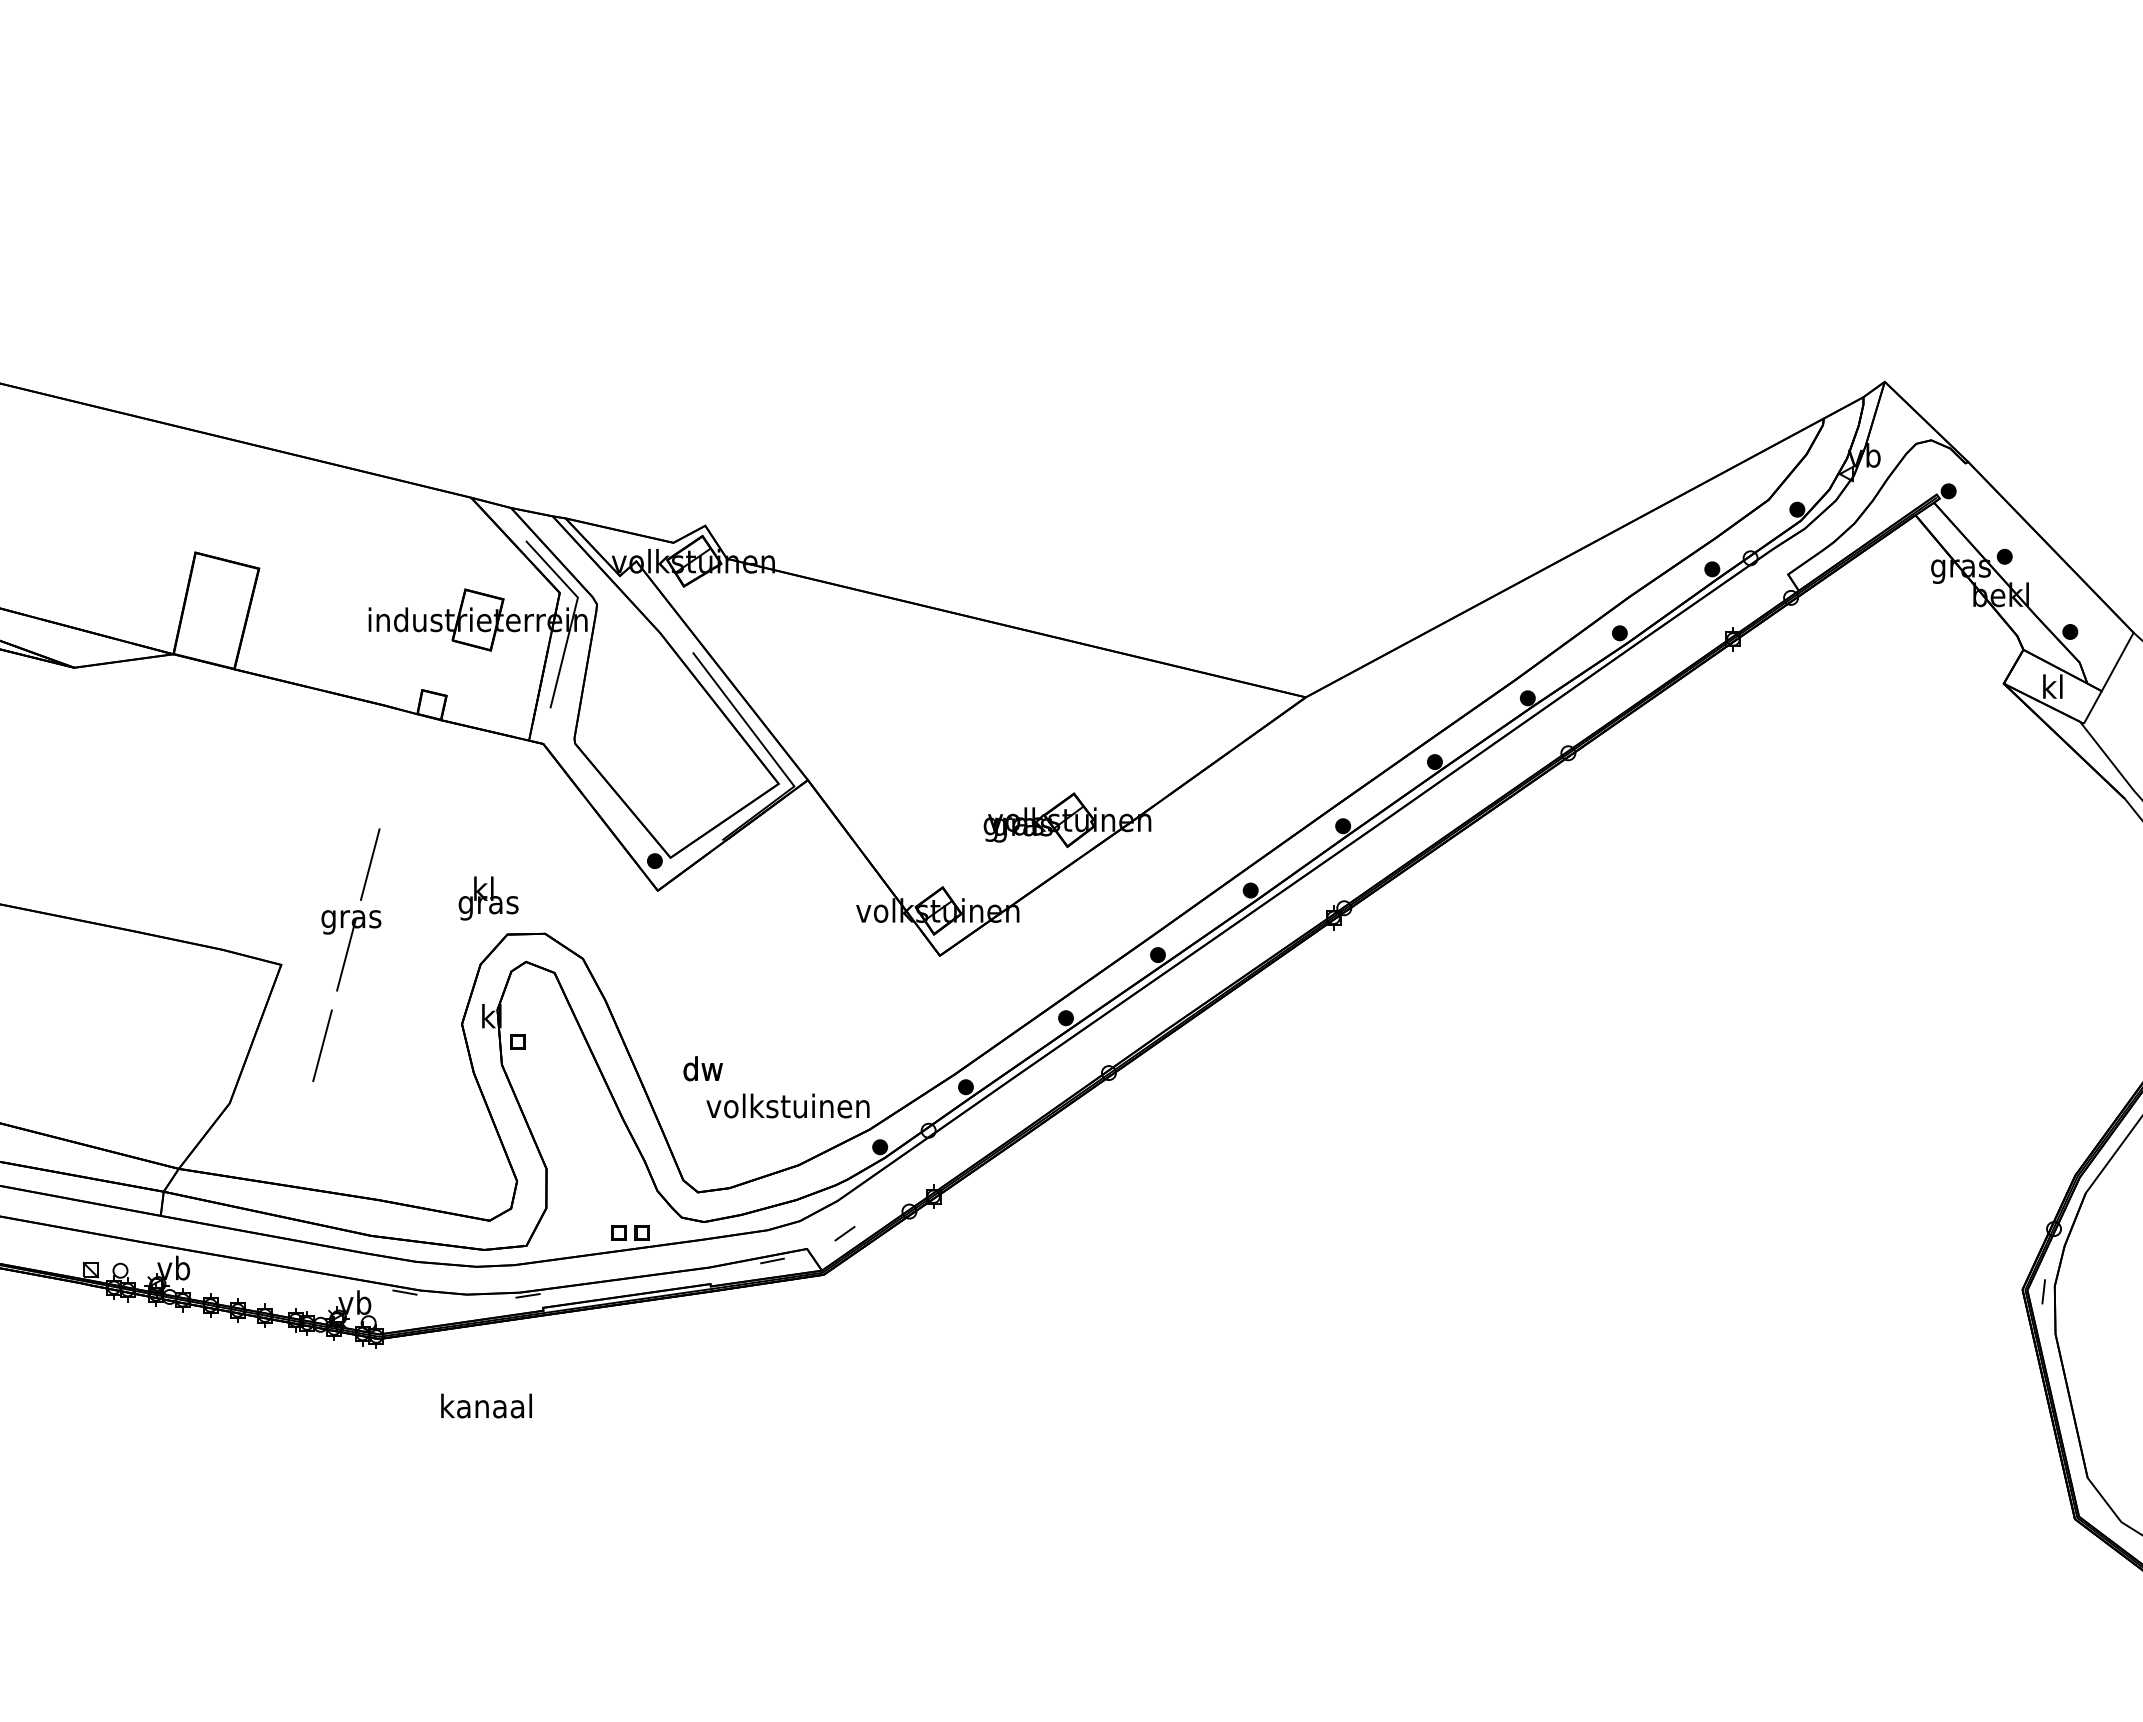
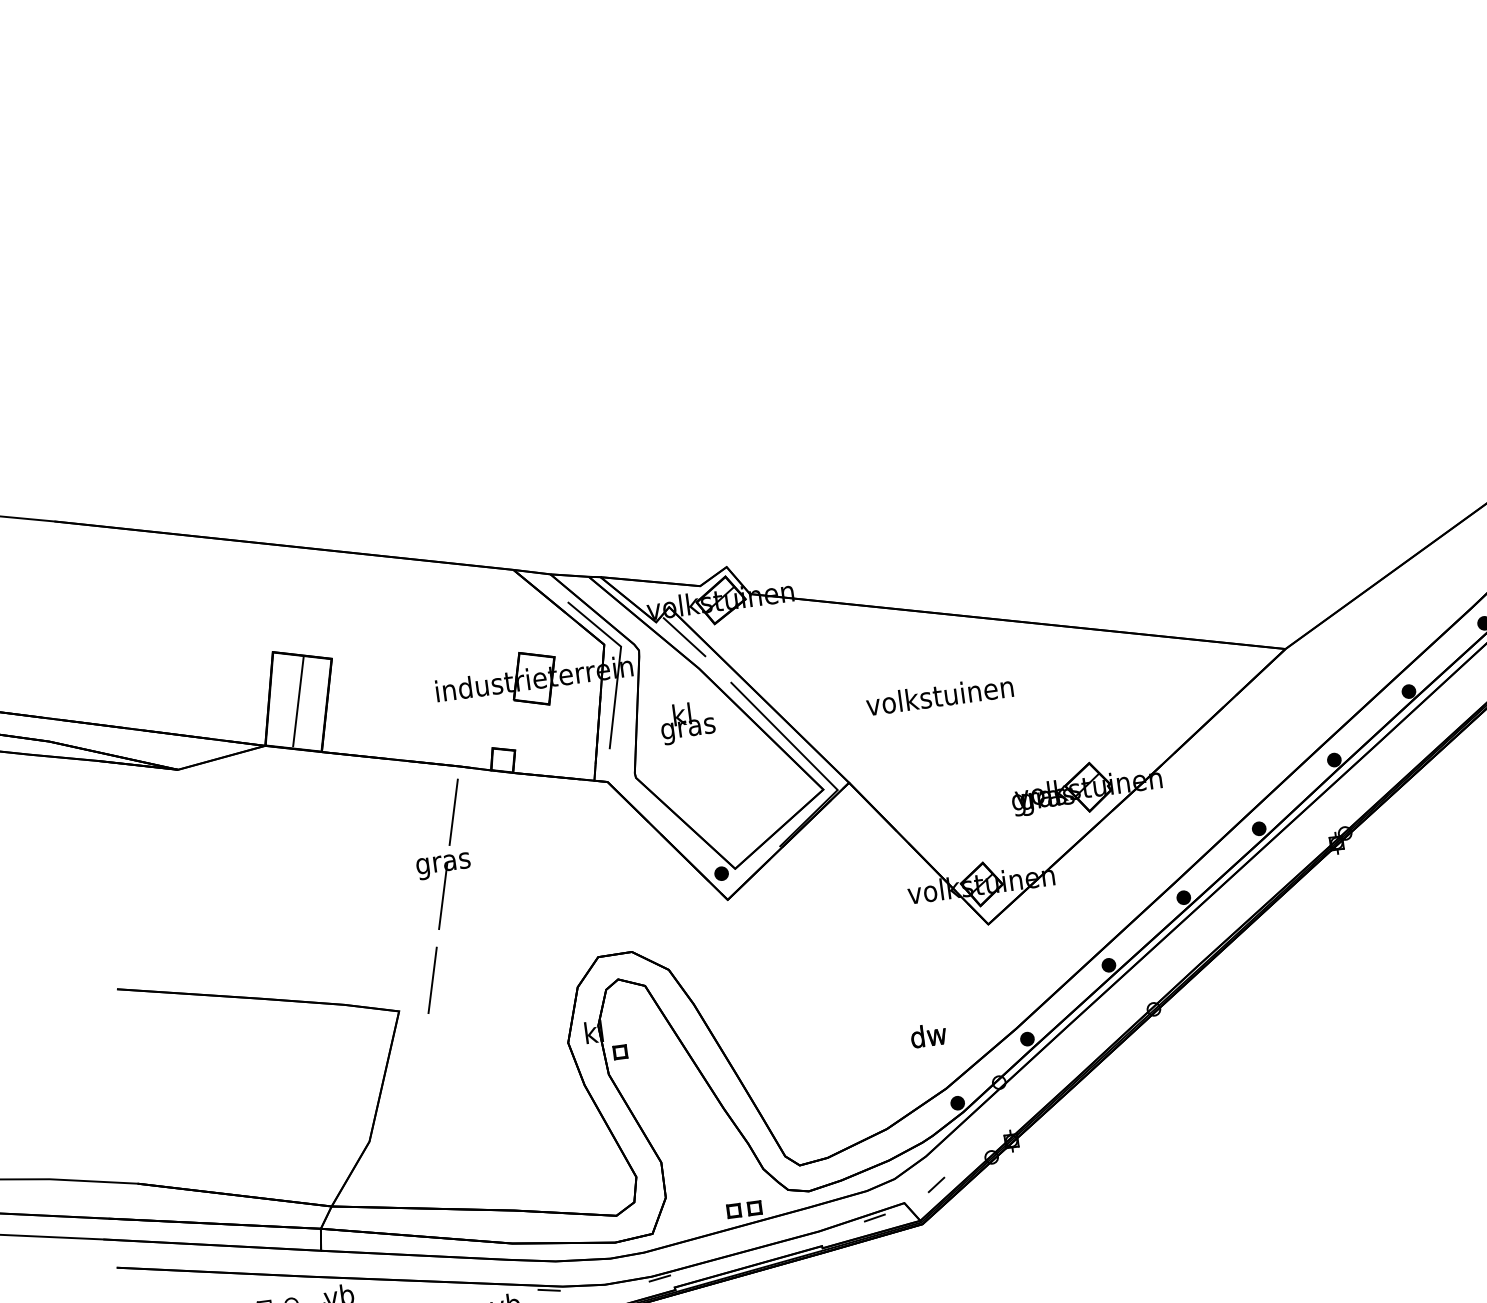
line: (648, 596) -> (684, 637), added
line: (215, 610) -> (297, 701), added
text: (488, 898) -> (687, 722), moved
part: (346, 955) -> (443, 896), moved
text: (702, 1068) -> (928, 1035), moved
text: (787, 1105) -> (939, 695), moved

